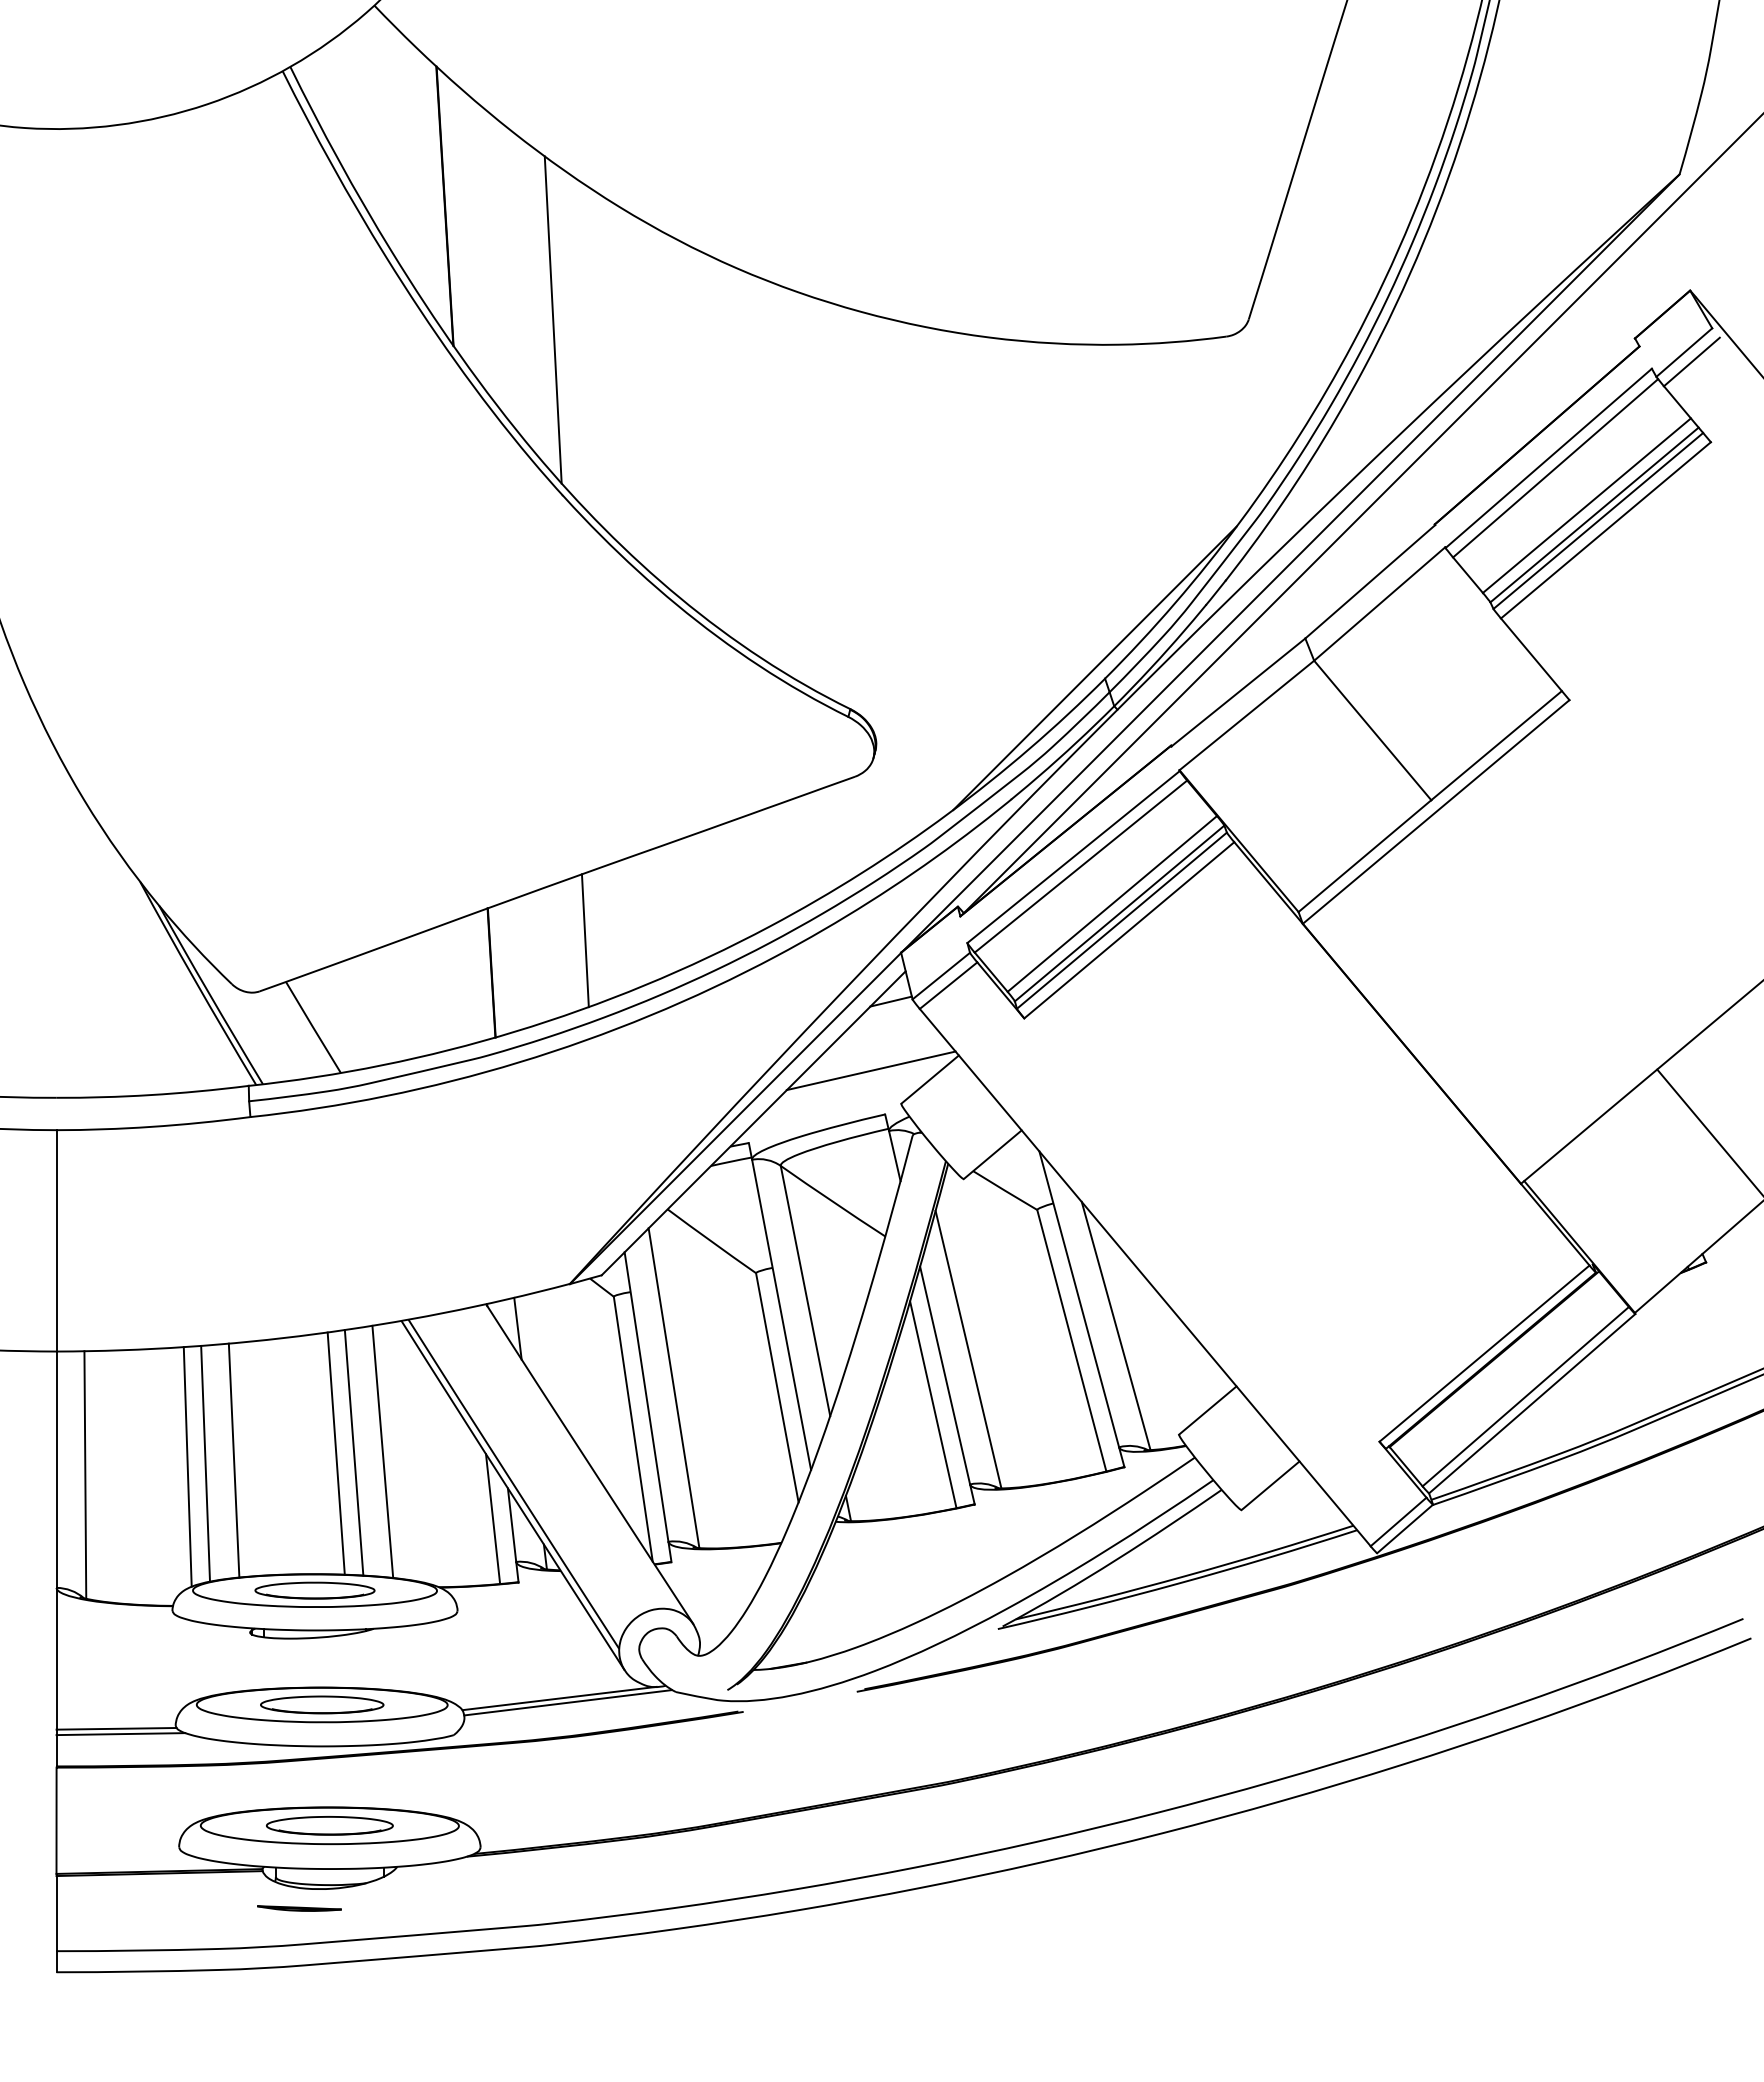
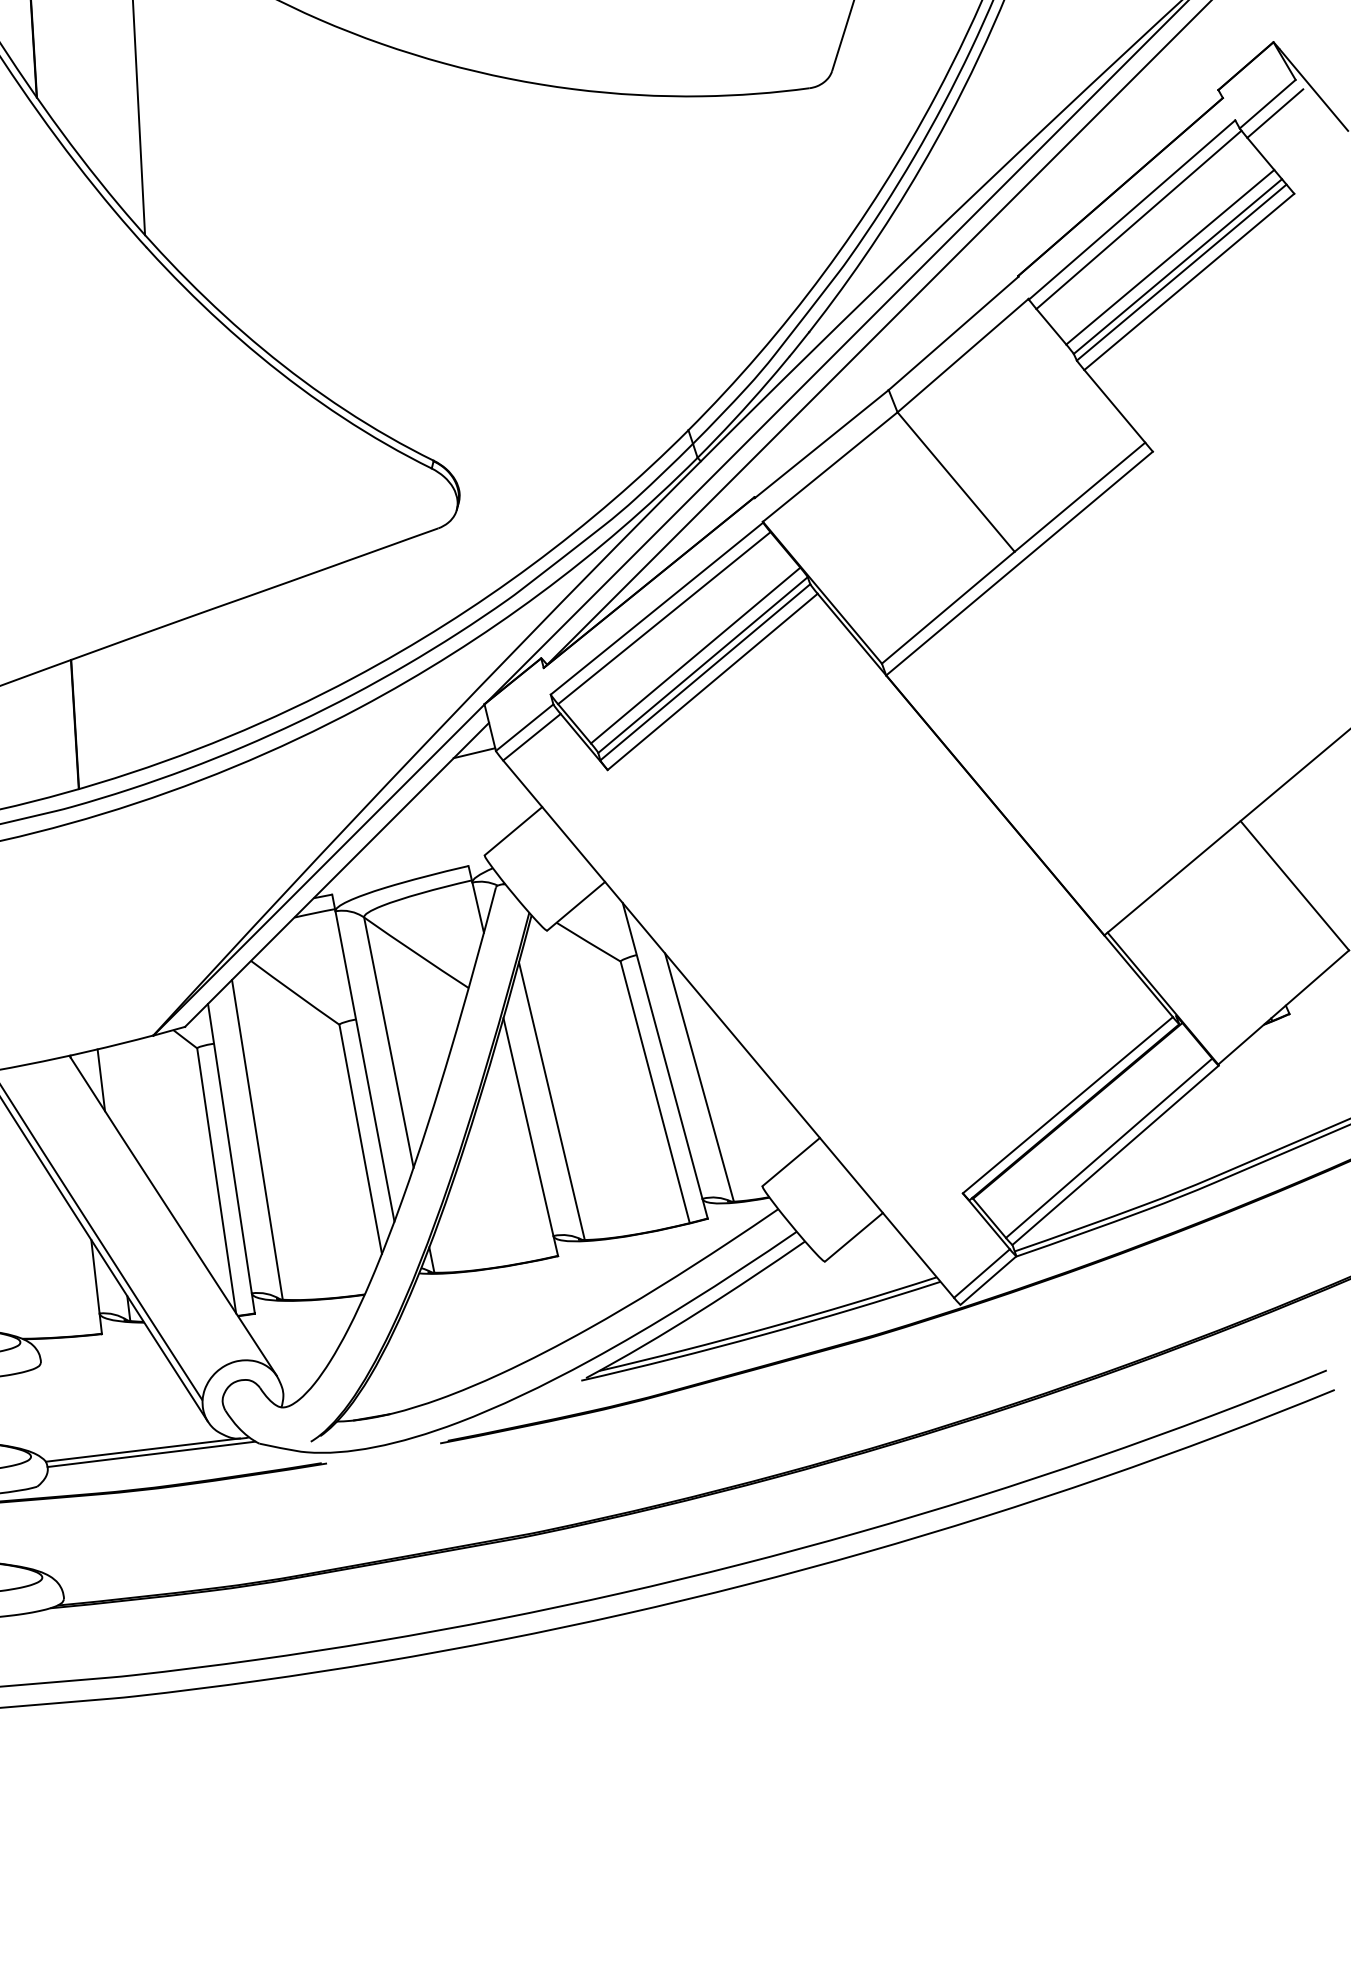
line: (1094, 668) -> (677, 420), removed
line: (584, 940) -> (167, 692), removed
line: (870, 1070) -> (453, 822), removed
line: (933, 1404) -> (516, 1156), removed
line: (493, 1519) -> (76, 1271), removed

